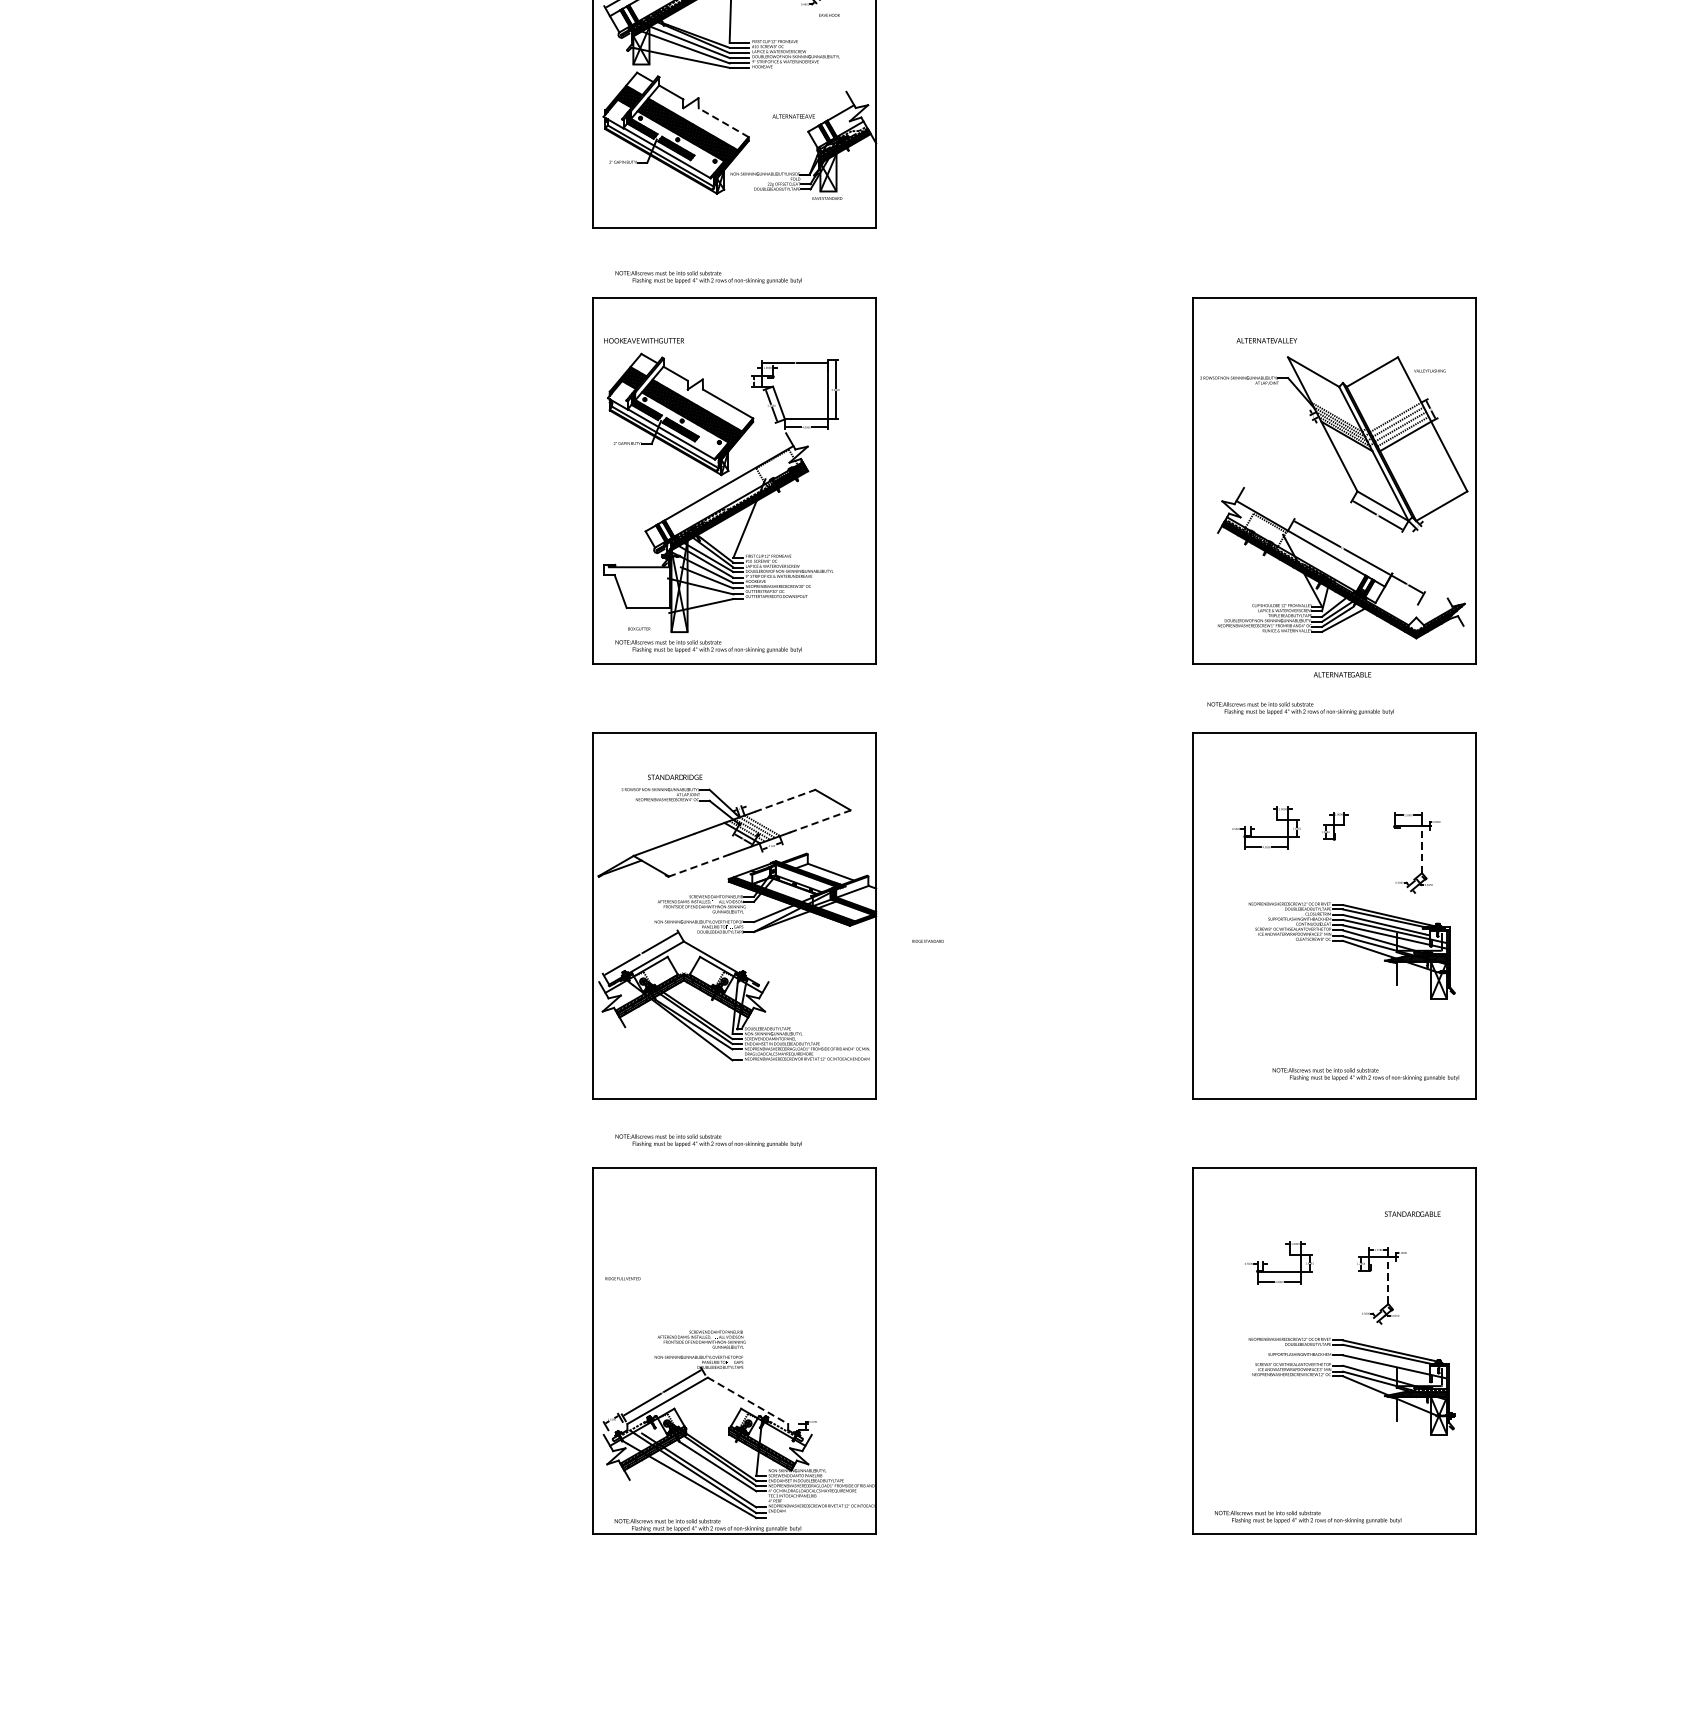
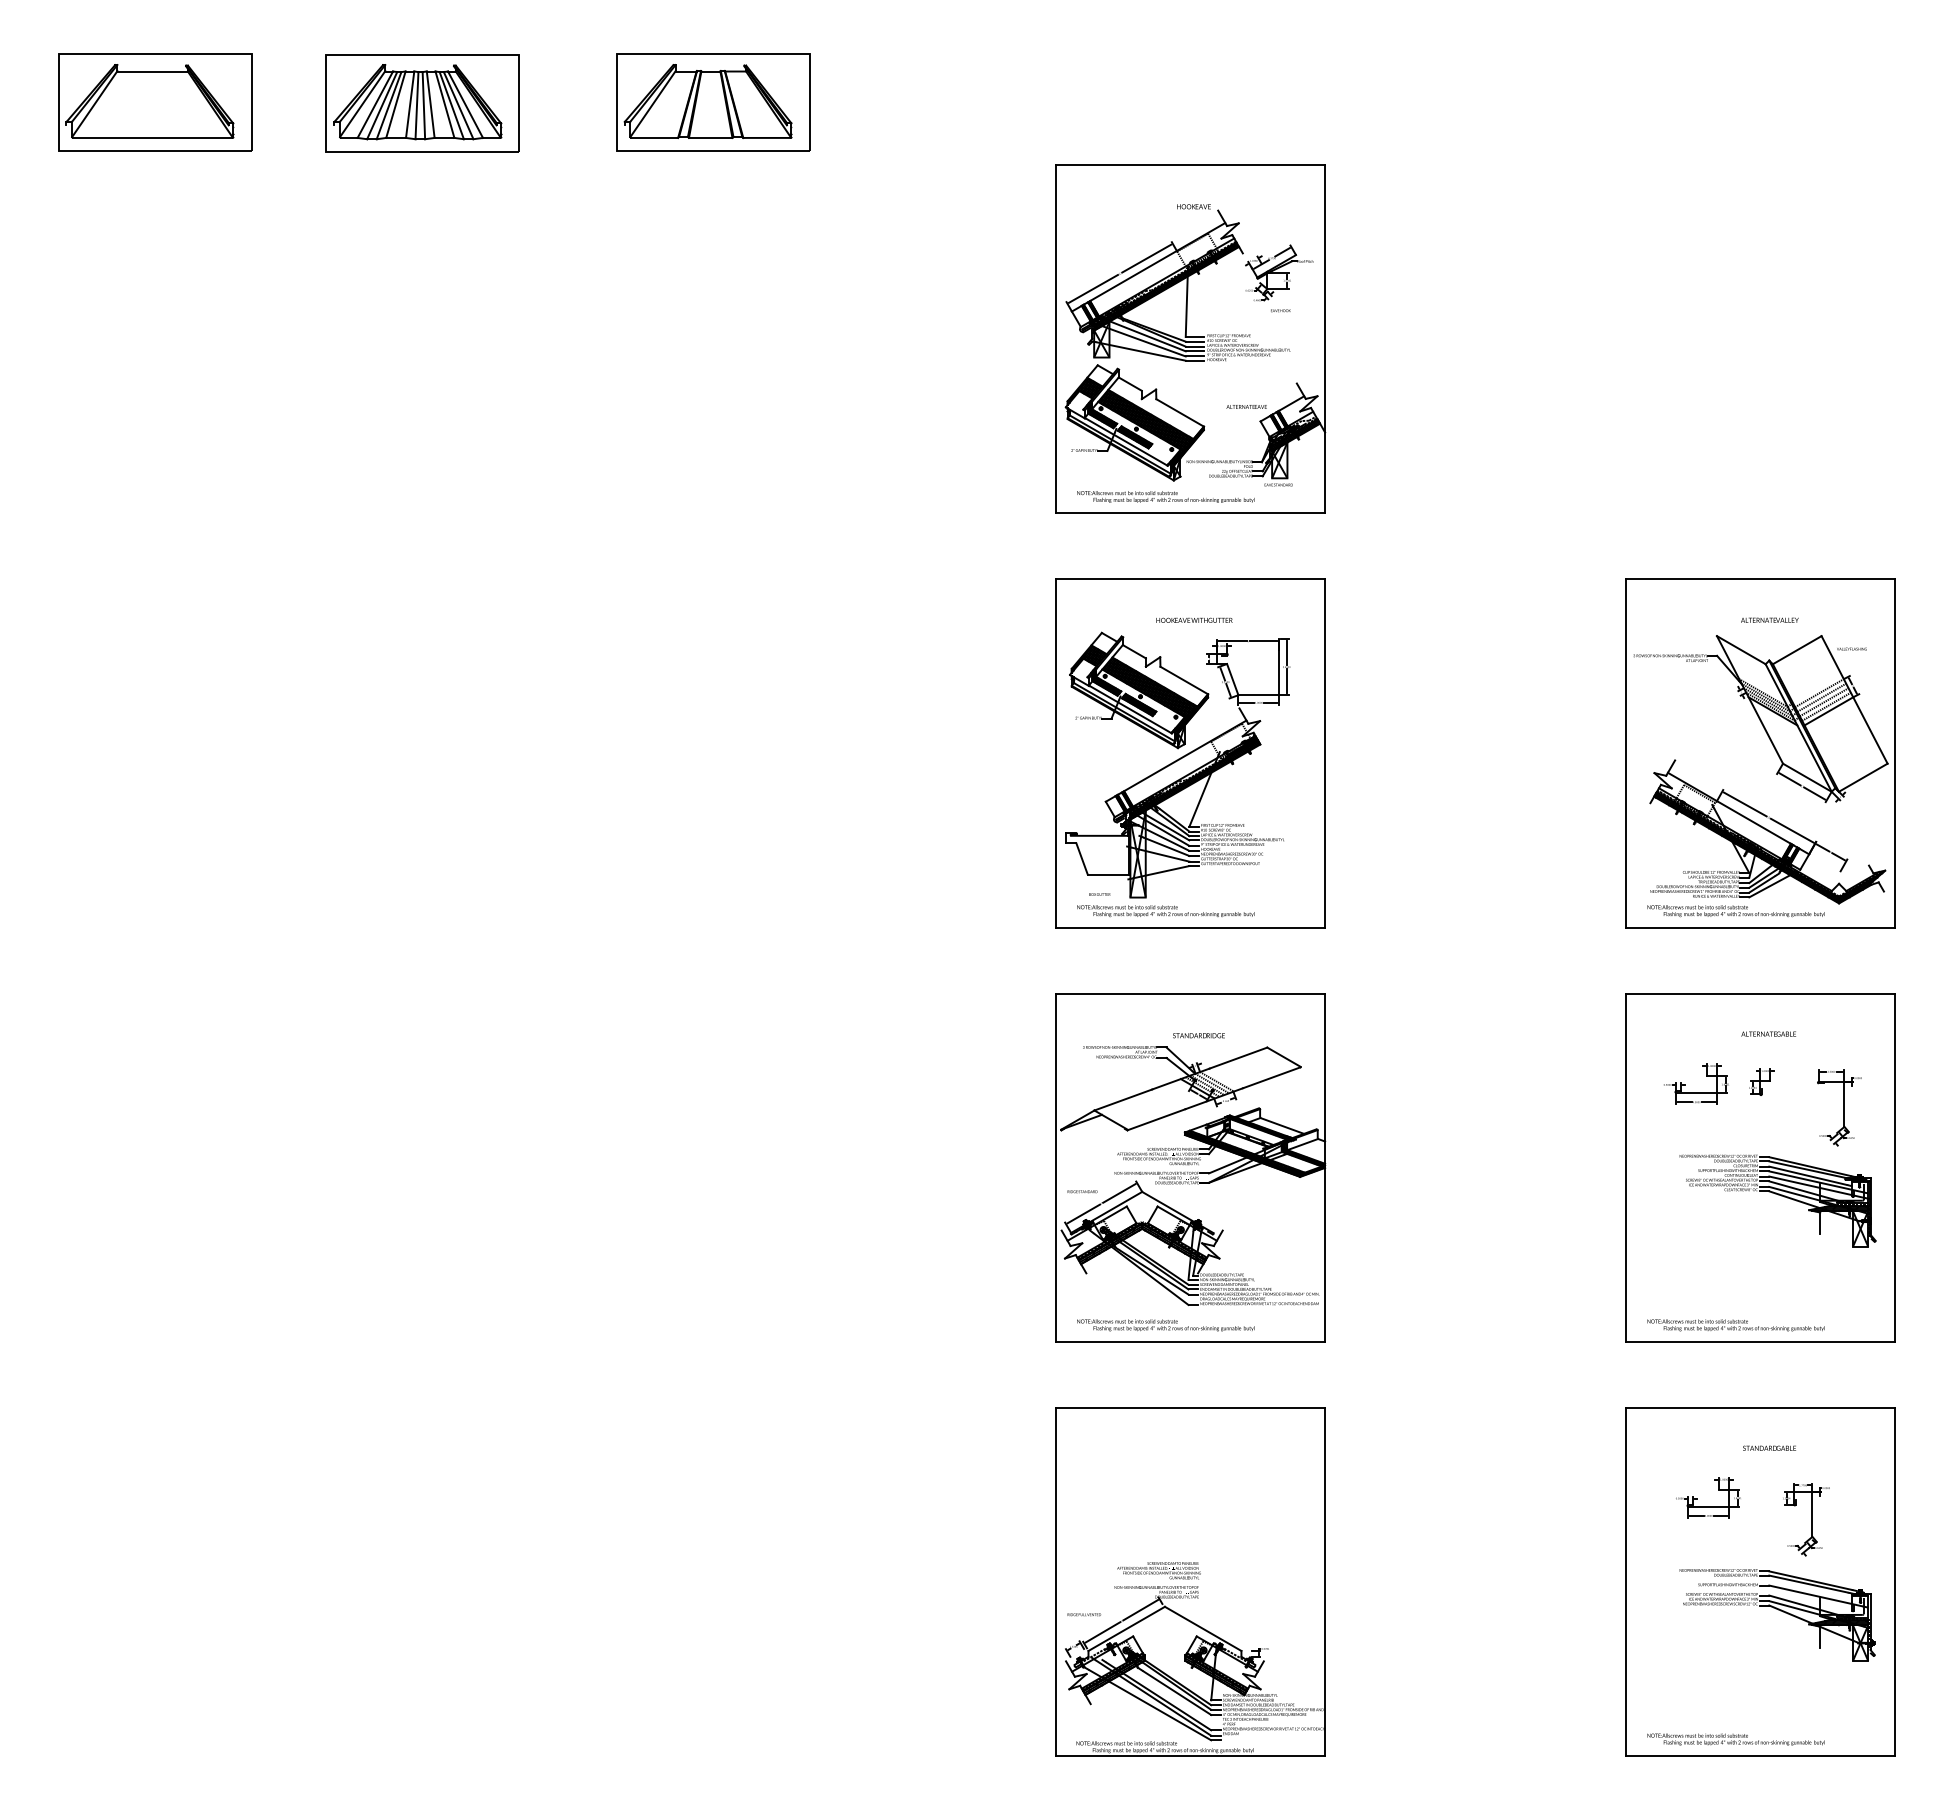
line: (723, 122) -> (1179, 412), dashed -> solid
text: (708, 276) -> (1165, 496), moved
text: (644, 339) -> (1194, 619), moved
text: (1266, 339) -> (1769, 619), moved
text: (1342, 674) -> (1768, 1033), moved
text: (1300, 708) -> (1735, 911), moved
text: (674, 777) -> (1198, 1035), moved
line: (785, 801) -> (1238, 1058), dashed -> solid
line: (819, 821) -> (1271, 1077), dashed -> solid
line: (1422, 848) -> (1844, 1103), dashed -> solid
line: (698, 865) -> (1156, 1119), dashed -> solid
text: (928, 941) -> (1082, 1191), moved
text: (1365, 1074) -> (1735, 1325), moved
text: (708, 1140) -> (1165, 1325), moved
text: (1412, 1213) -> (1769, 1447), moved
text: (623, 1278) -> (1084, 1614), moved
line: (1388, 1279) -> (1812, 1513), dashed -> solid
line: (748, 1401) -> (1203, 1629), dashed -> solid

